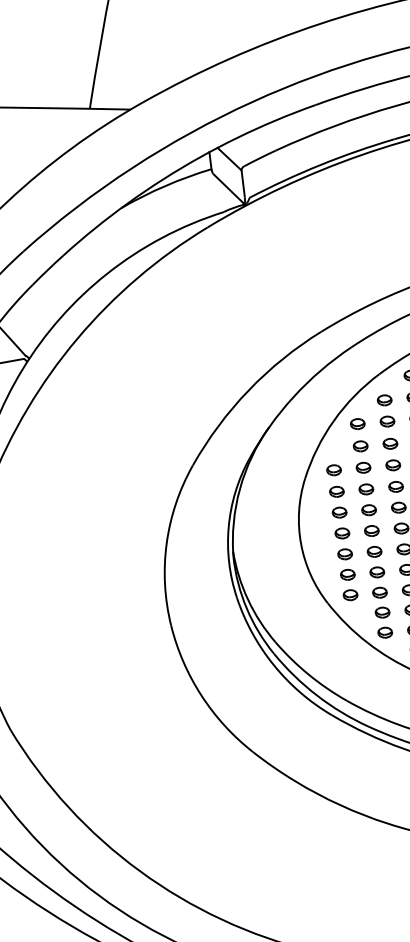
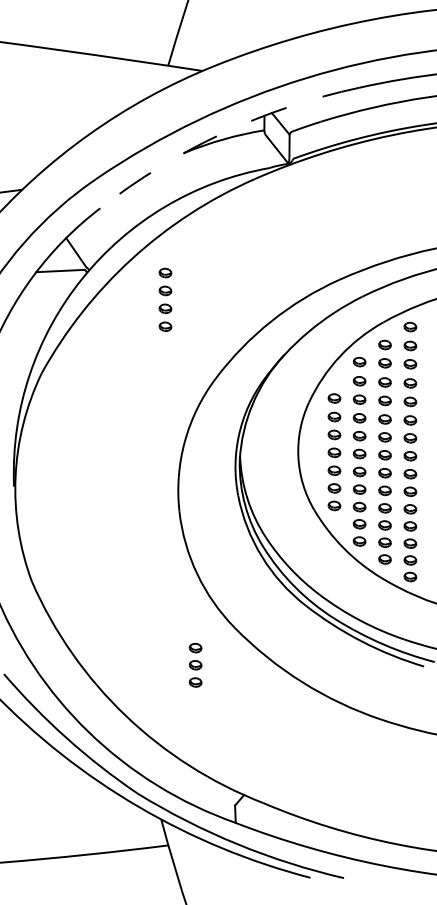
arc: (163, 179) -> (222, 133), solid -> dashed
part: (122, 381) -> (165, 299), added
part: (213, 802) -> (195, 665), added

